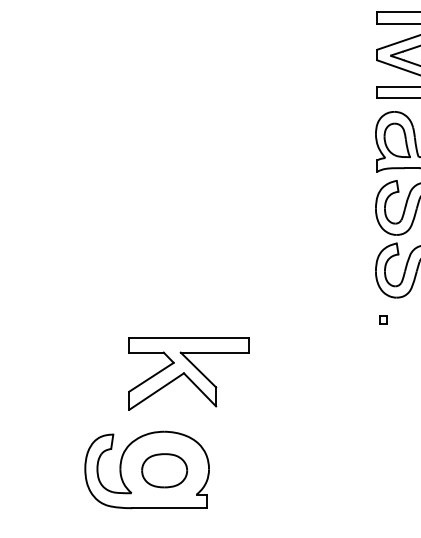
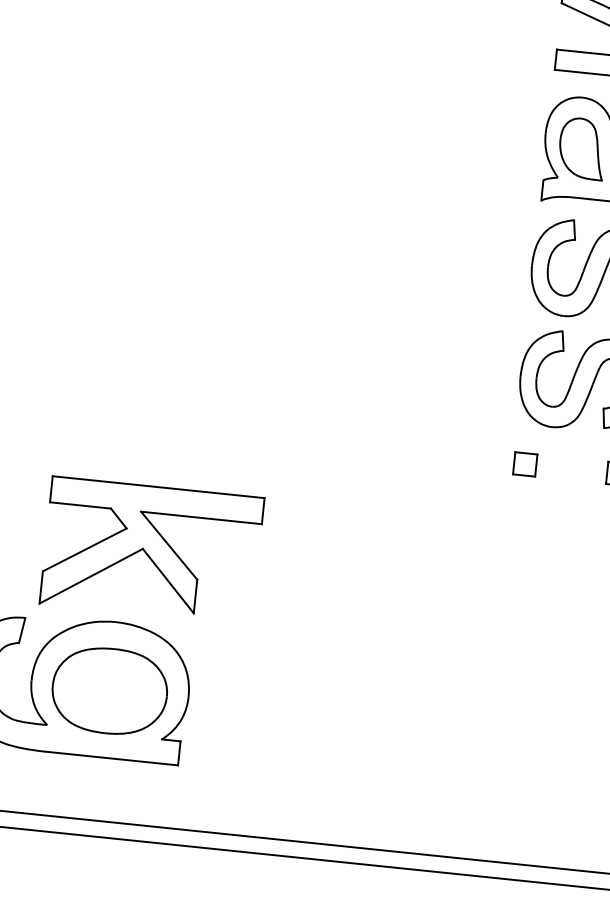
part: (383, 319) -> (525, 463), size x1.67
part: (188, 373) -> (150, 550), moved
part: (164, 470) -> (109, 690), size x1.43

